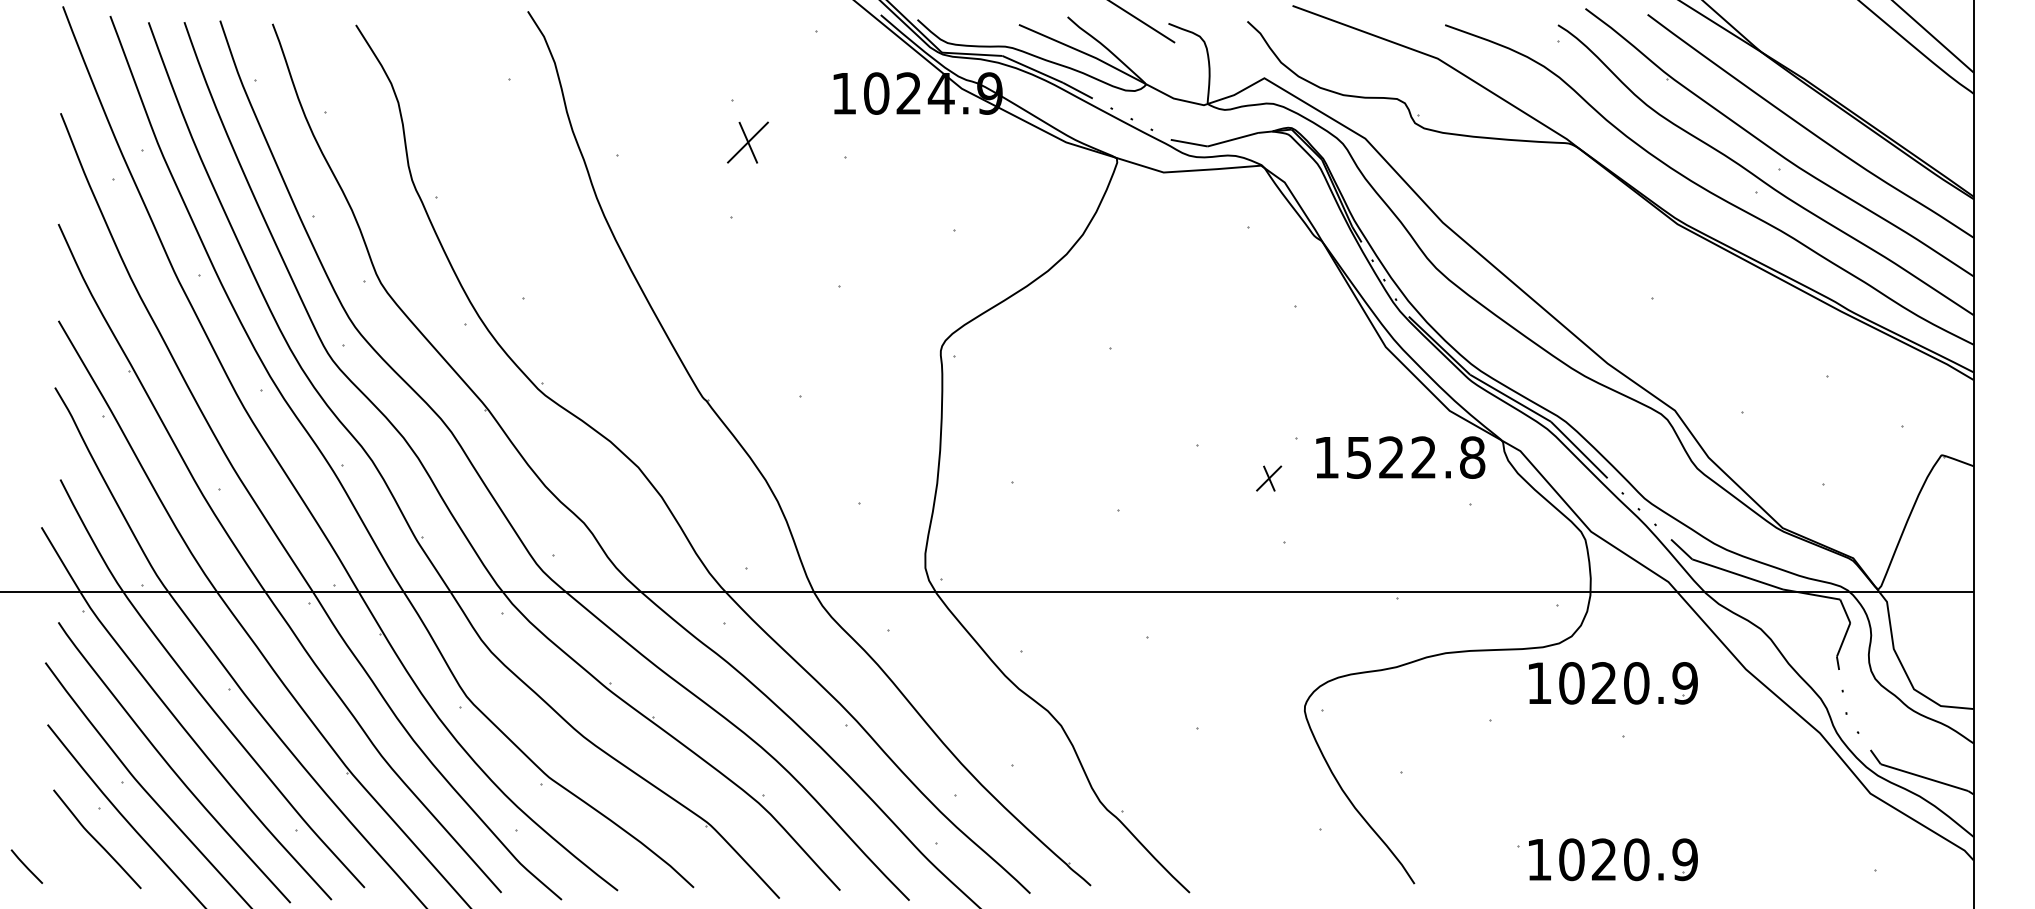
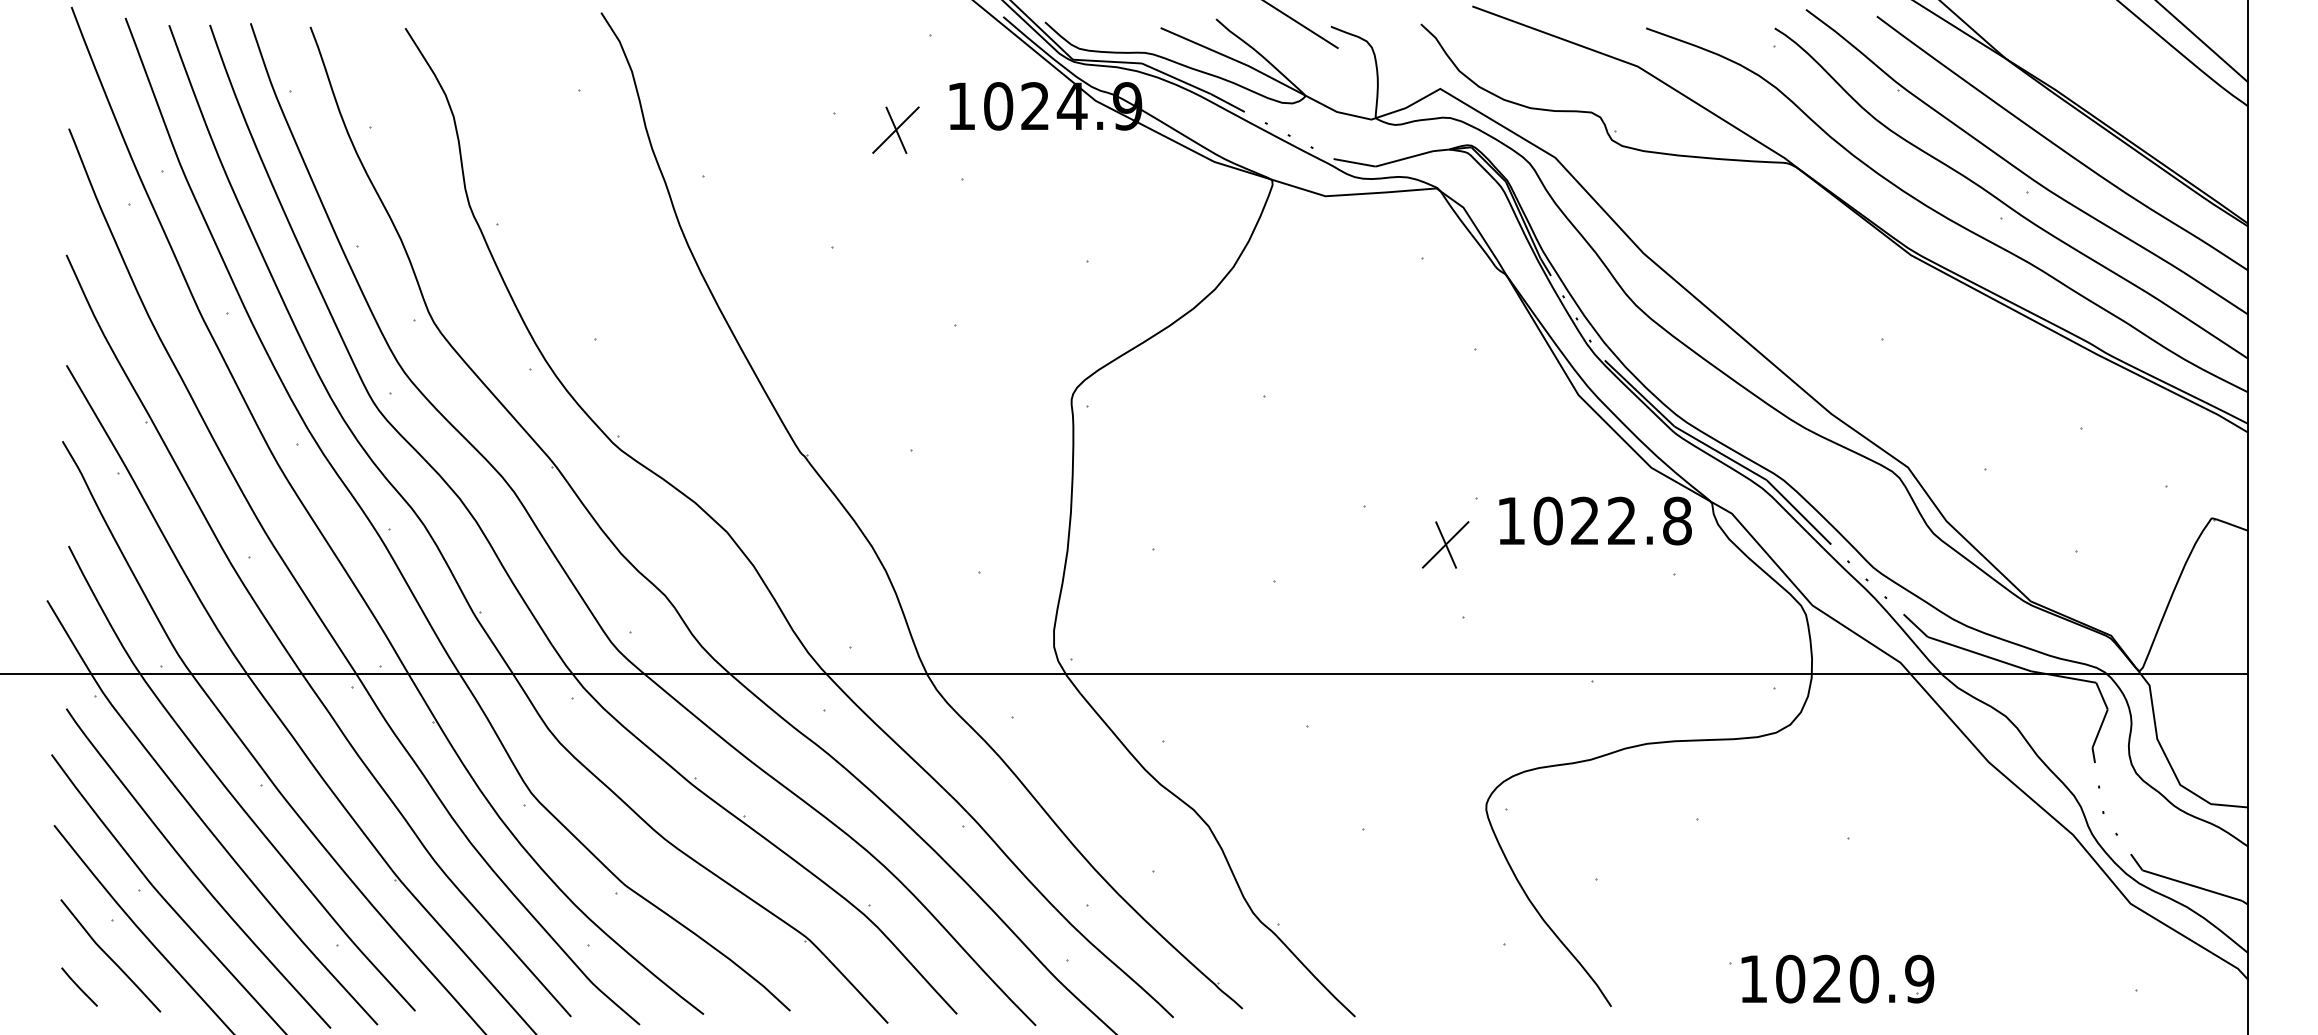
part: (747, 142) -> (895, 129), moved
text: (1358, 457) -> (1547, 520), 1522.8 -> 1022.8
part: (1268, 478) -> (1445, 544), size x1.67
part: (1613, 682) -> (1837, 777), removed
line: (26, 866) -> (79, 986), moved

